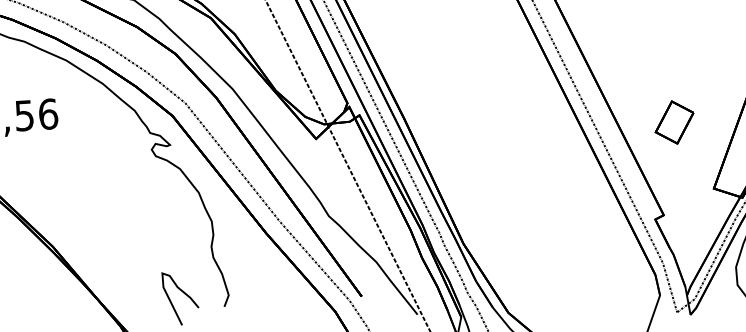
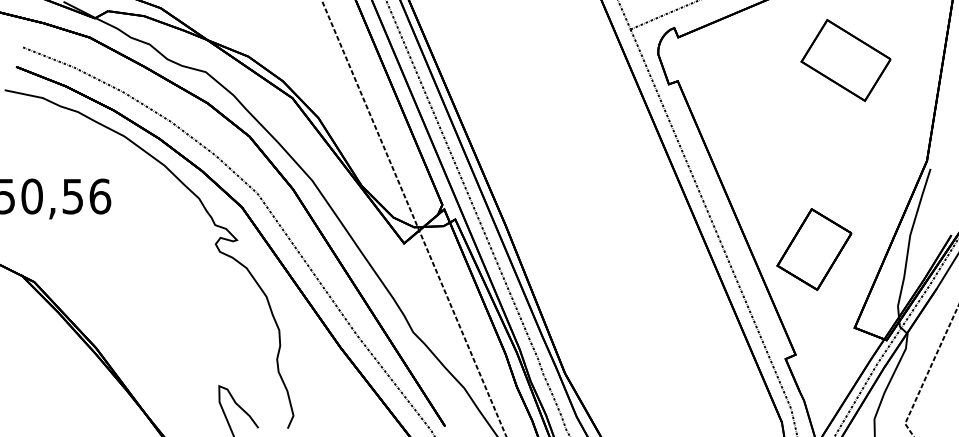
part: (674, 122) -> (814, 249), size x1.67

